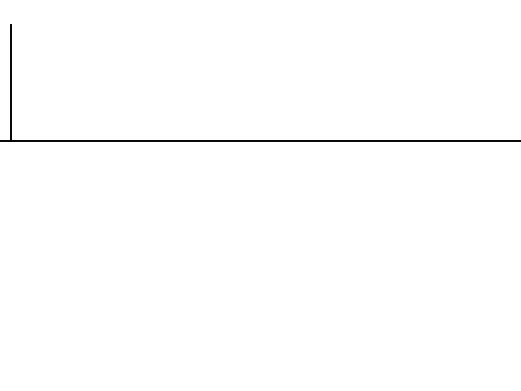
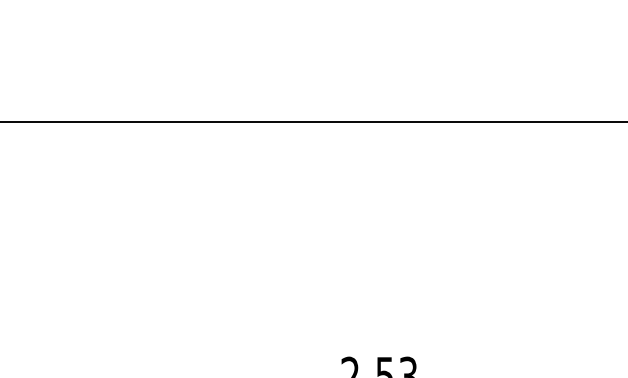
line: (10, 82) -> (80, 67), removed

